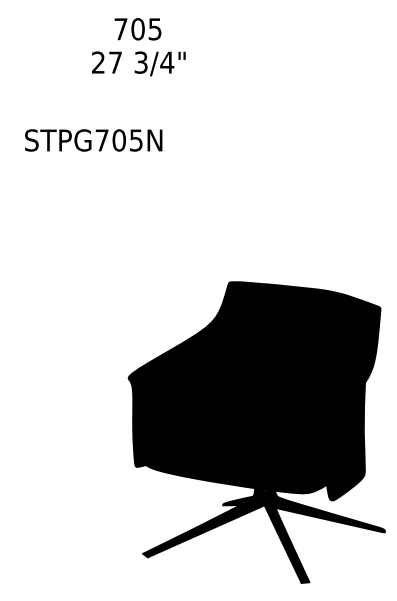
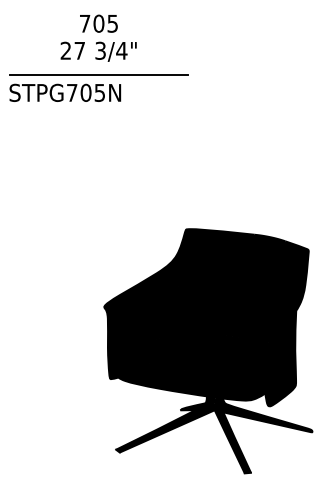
text: (137, 29) -> (98, 23), moved
text: (138, 63) -> (98, 51), moved
line: (121, 92) -> (98, 75), added
text: (93, 140) -> (65, 92), moved

